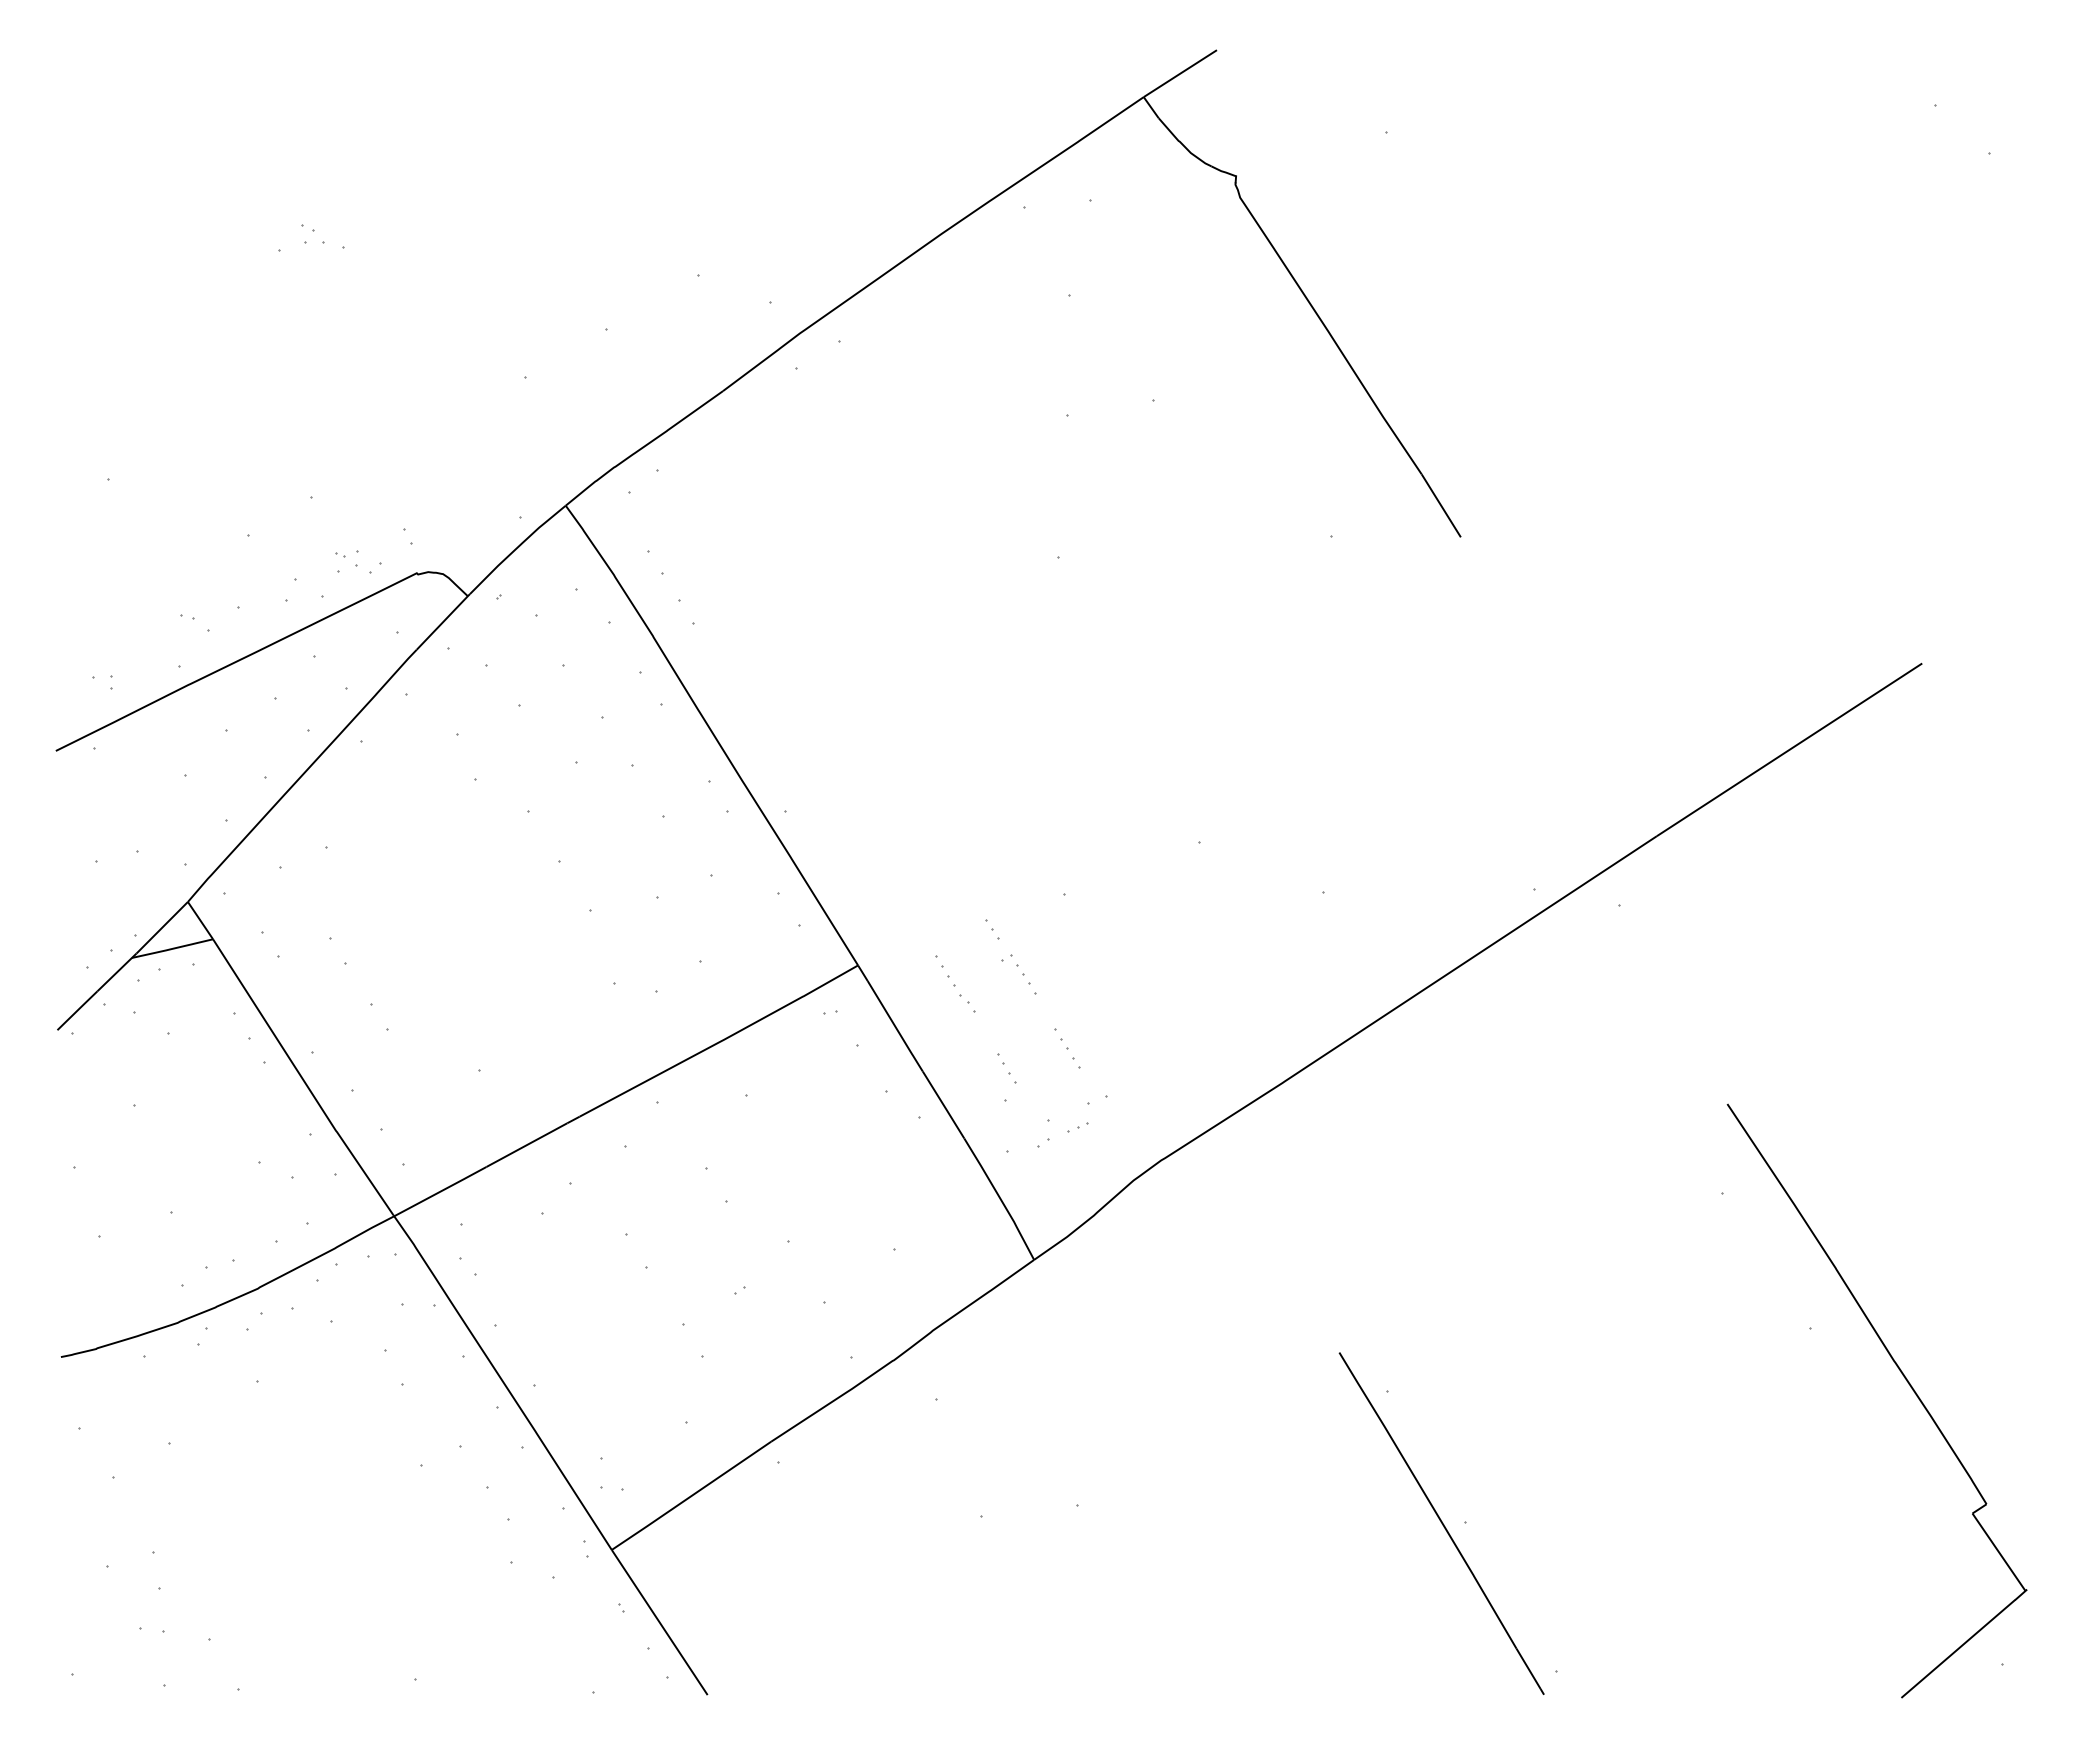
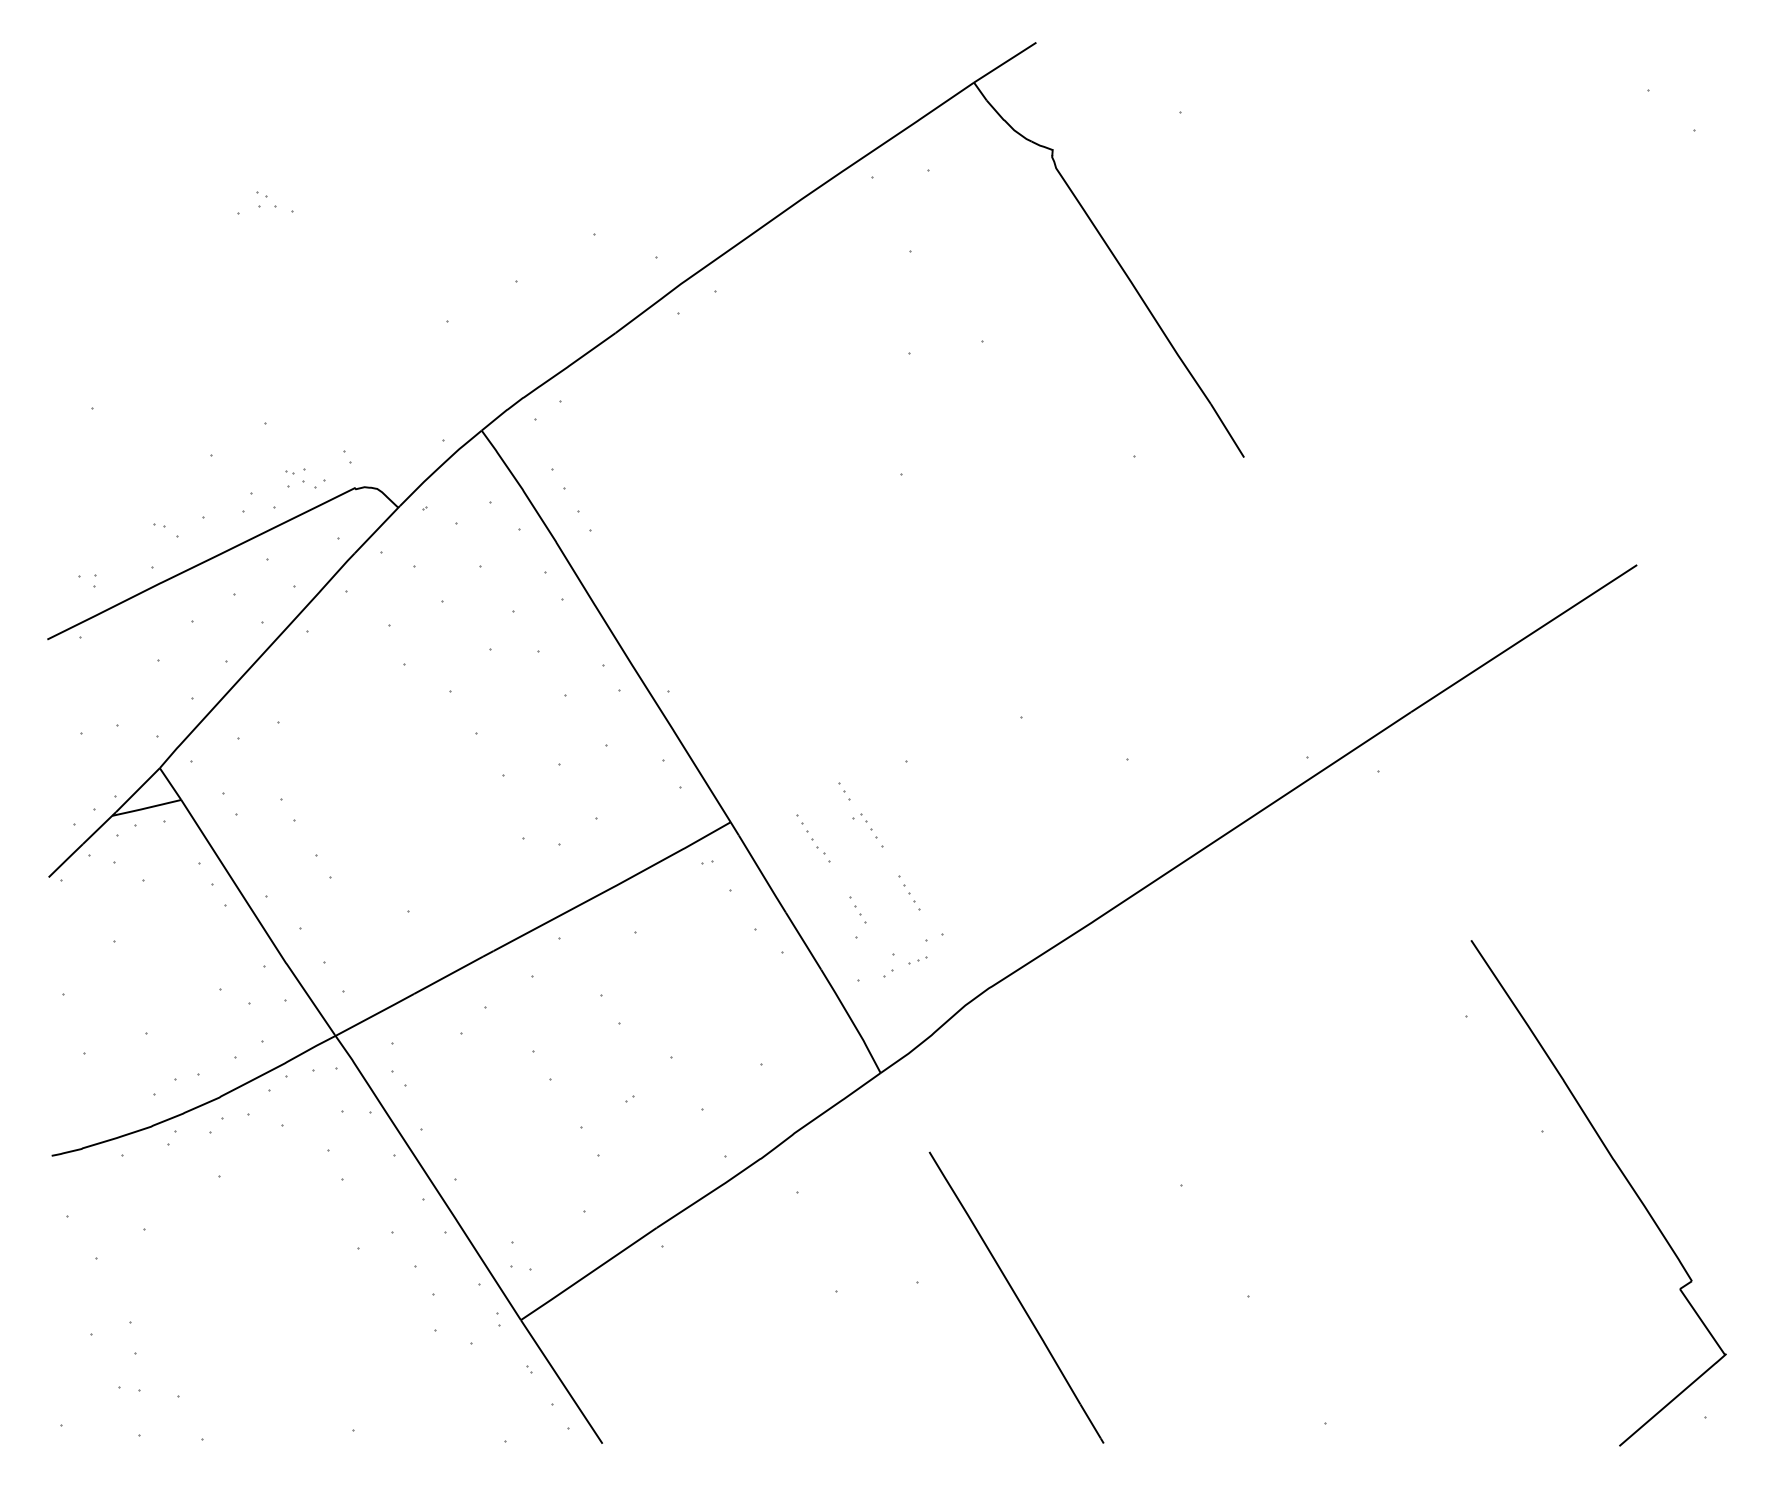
part: (1441, 1523) -> (1016, 1297), moved

